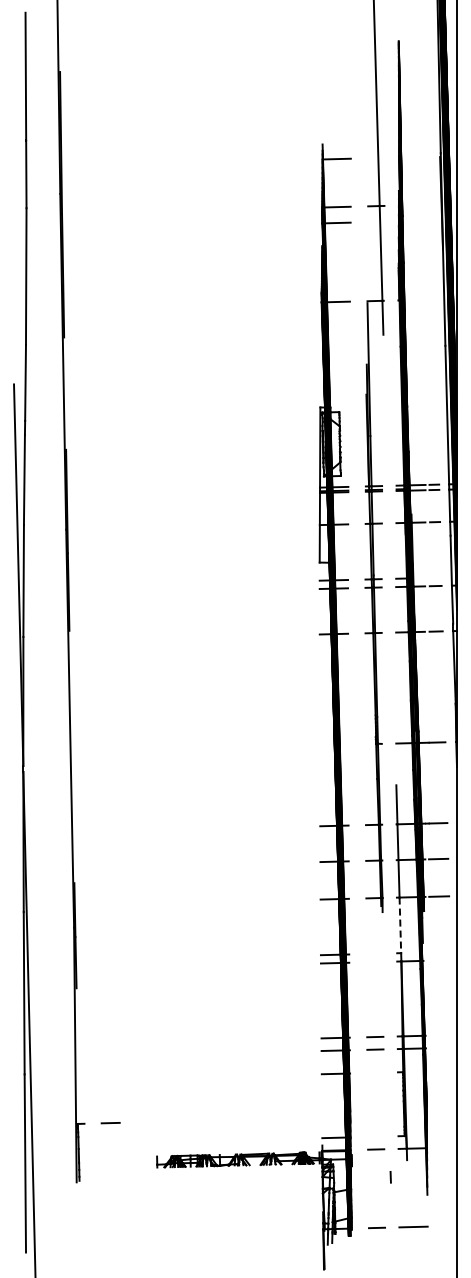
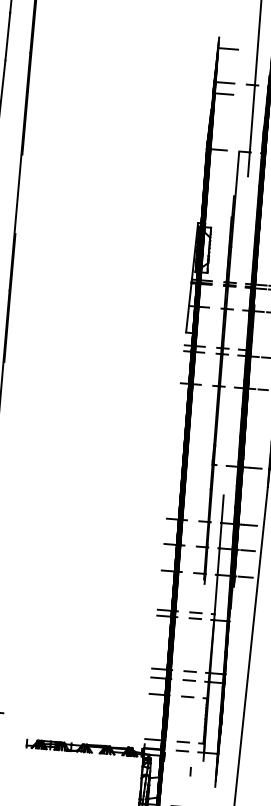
line: (400, 925) -> (216, 594), dashed -> solid
part: (374, 957) -> (195, 615), added
line: (375, 1072) -> (187, 696), added
line: (375, 1136) -> (182, 741), added

